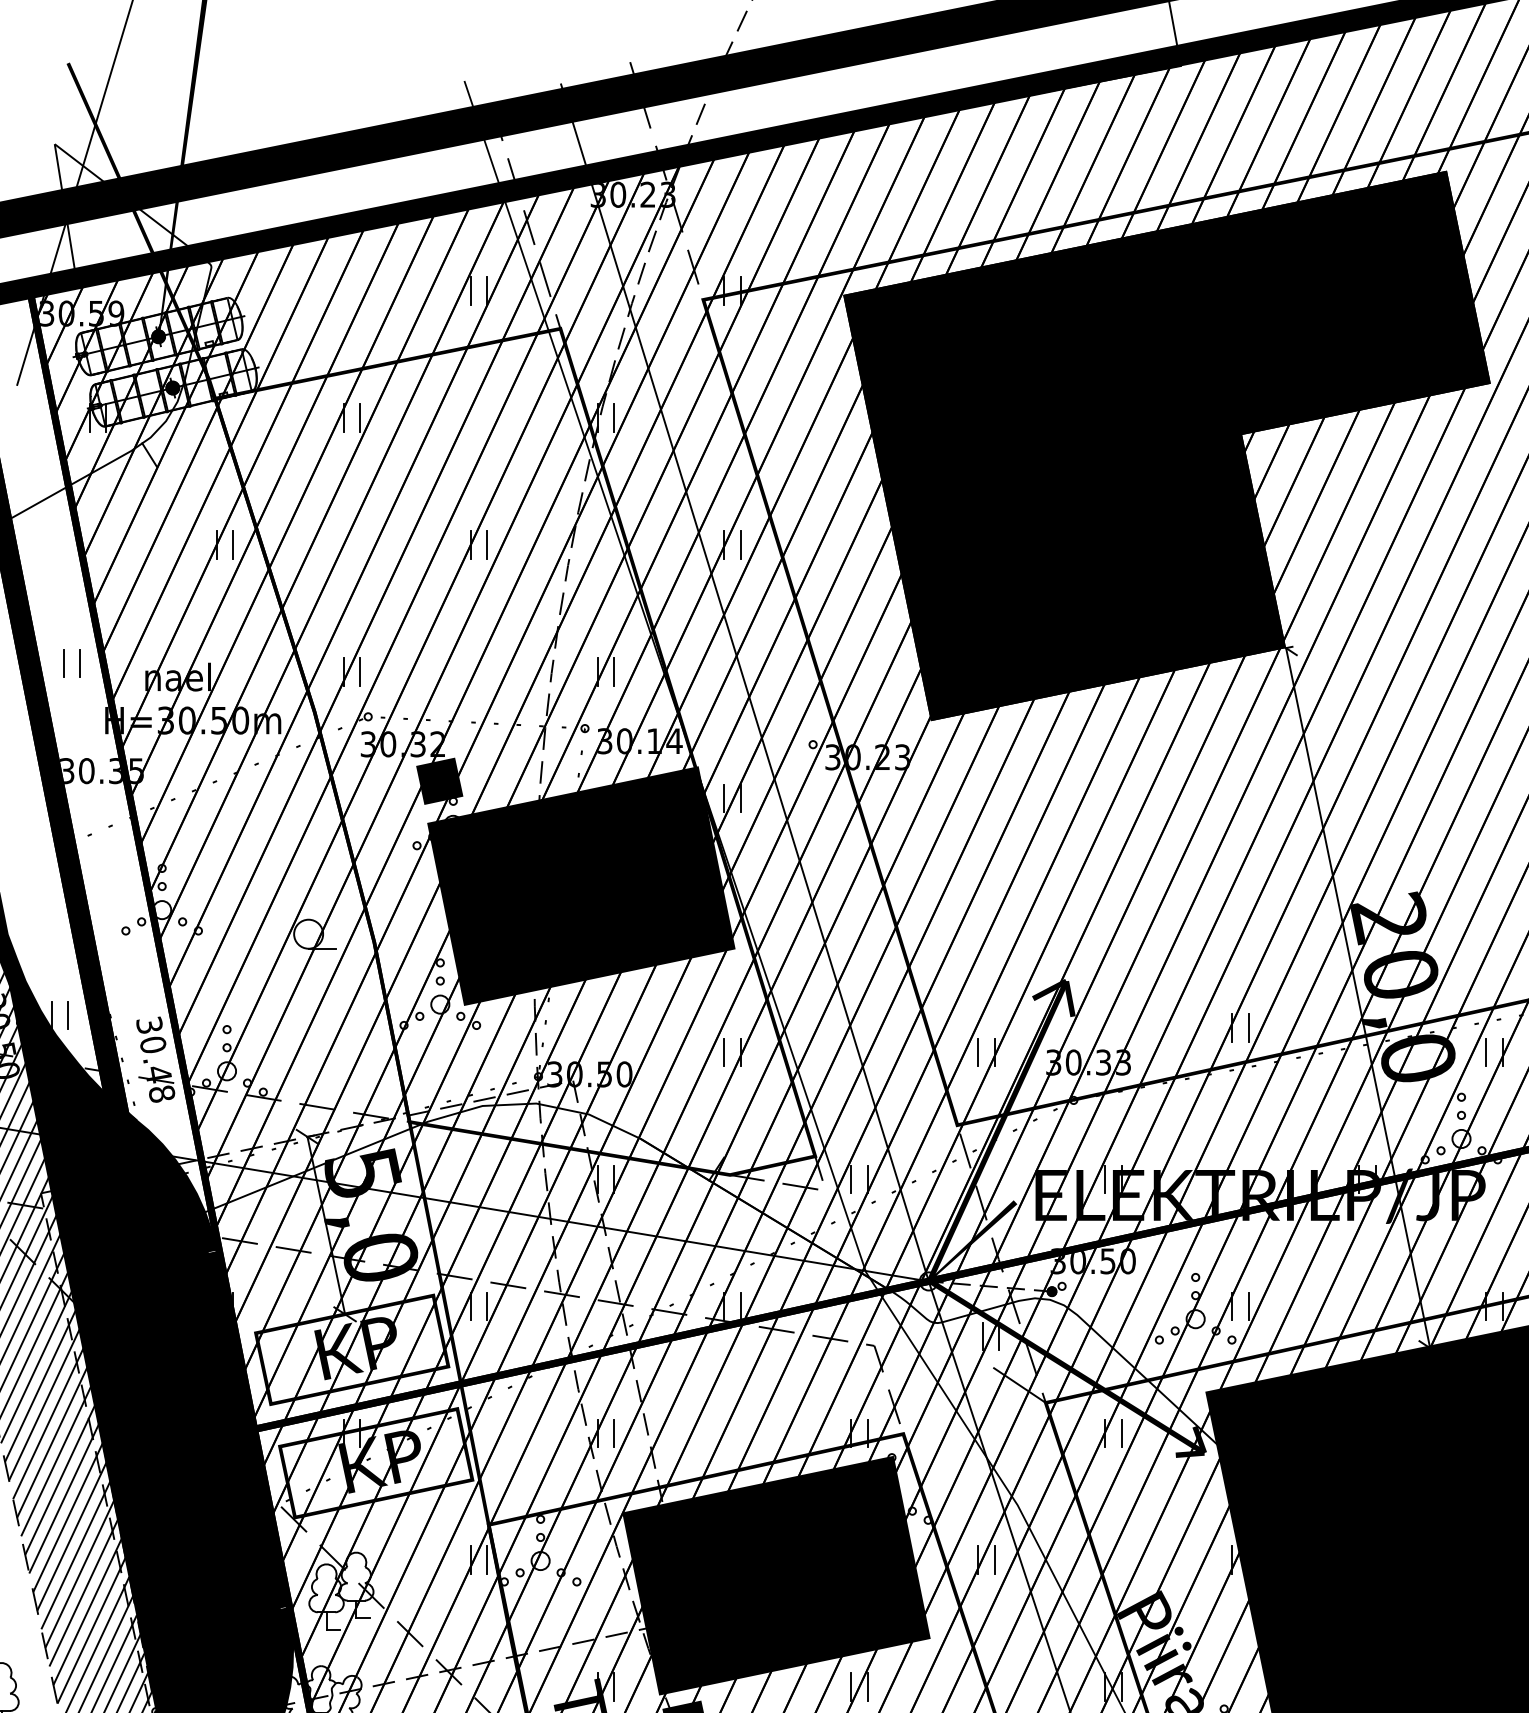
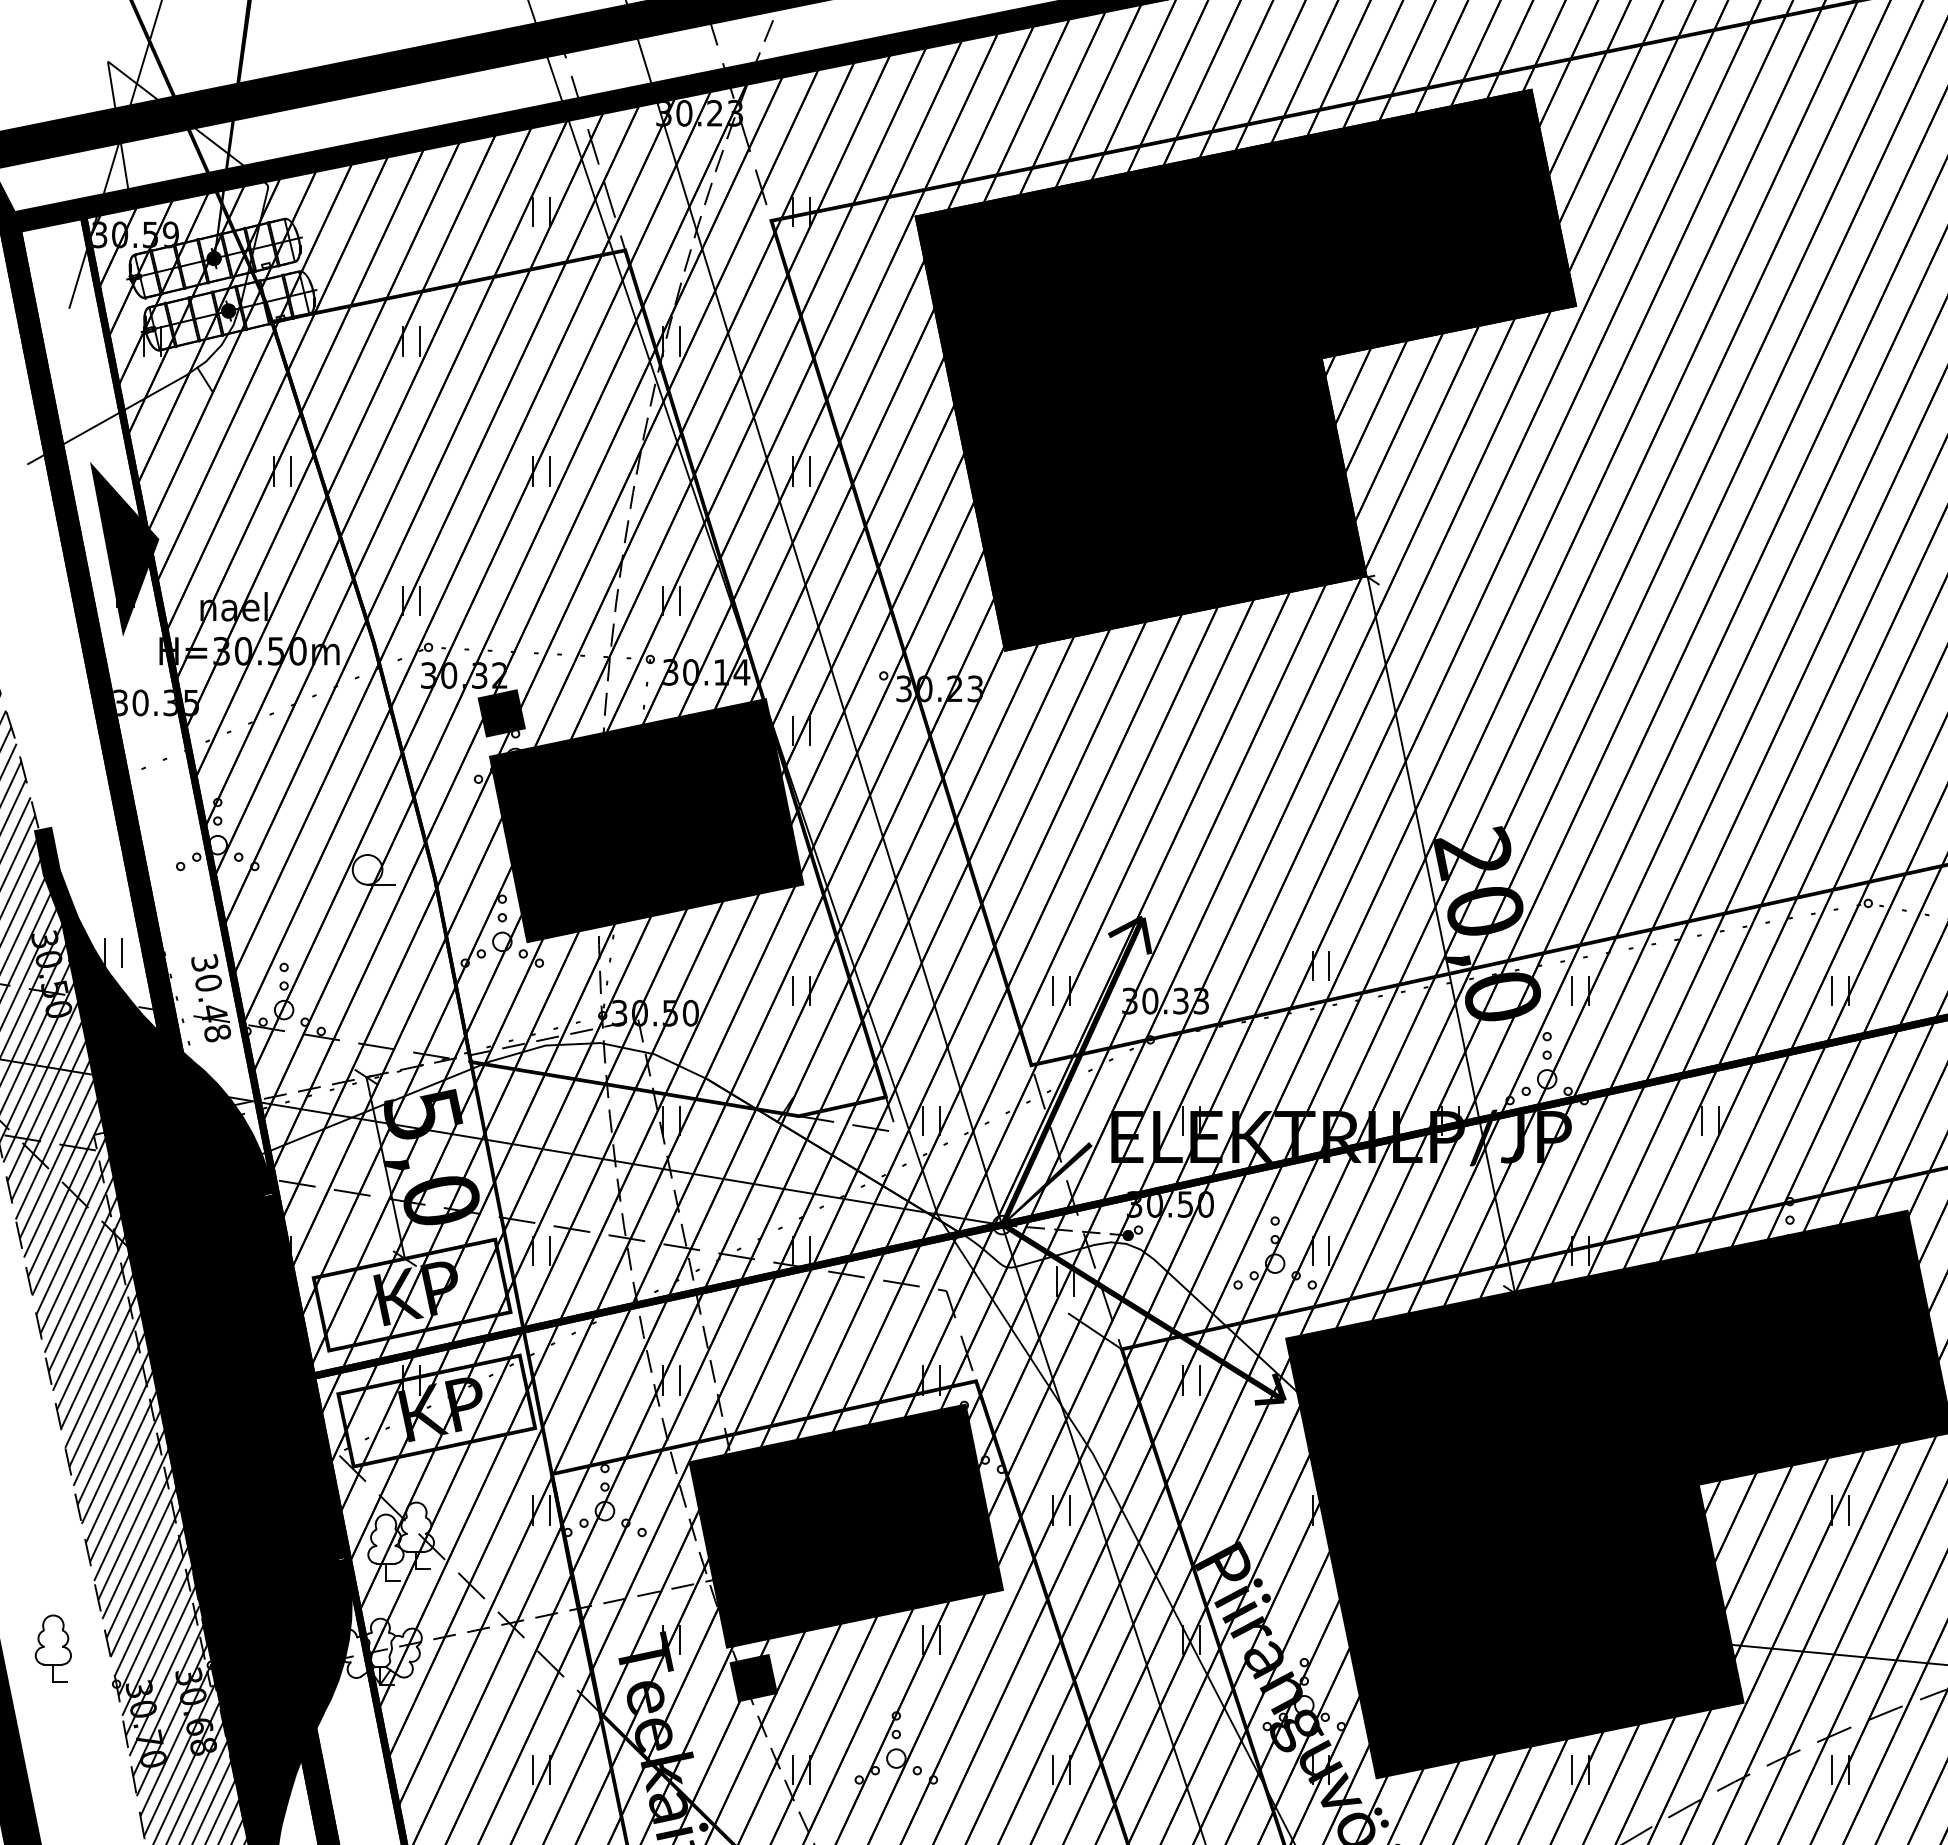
fill: (71, 620) -> (124, 548), added

